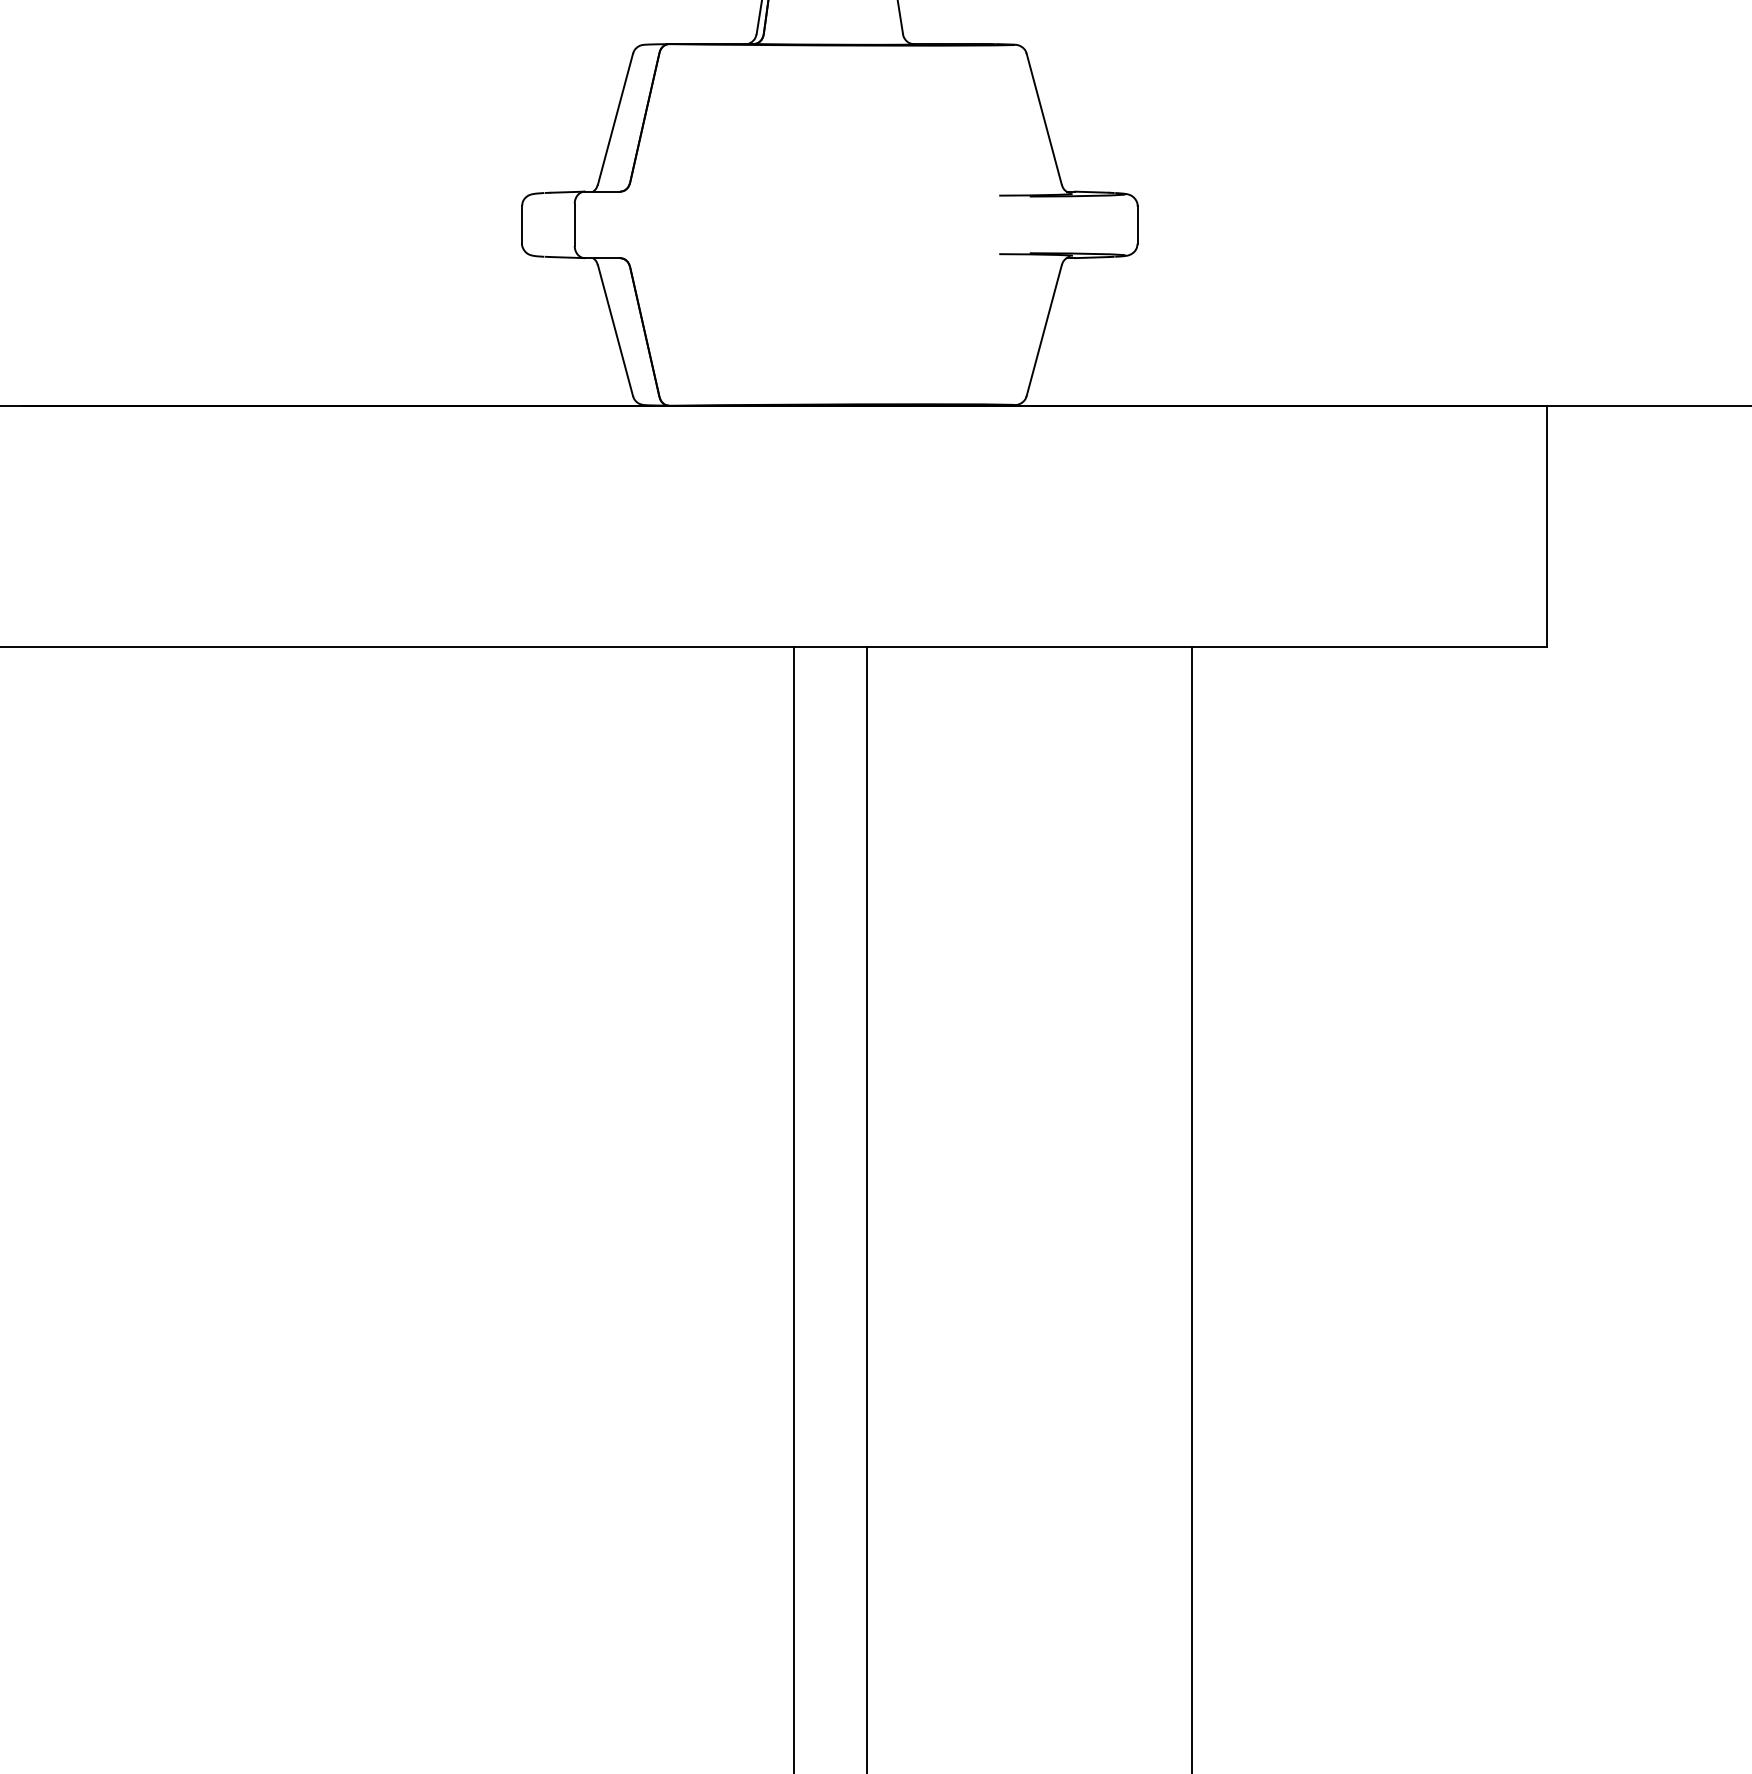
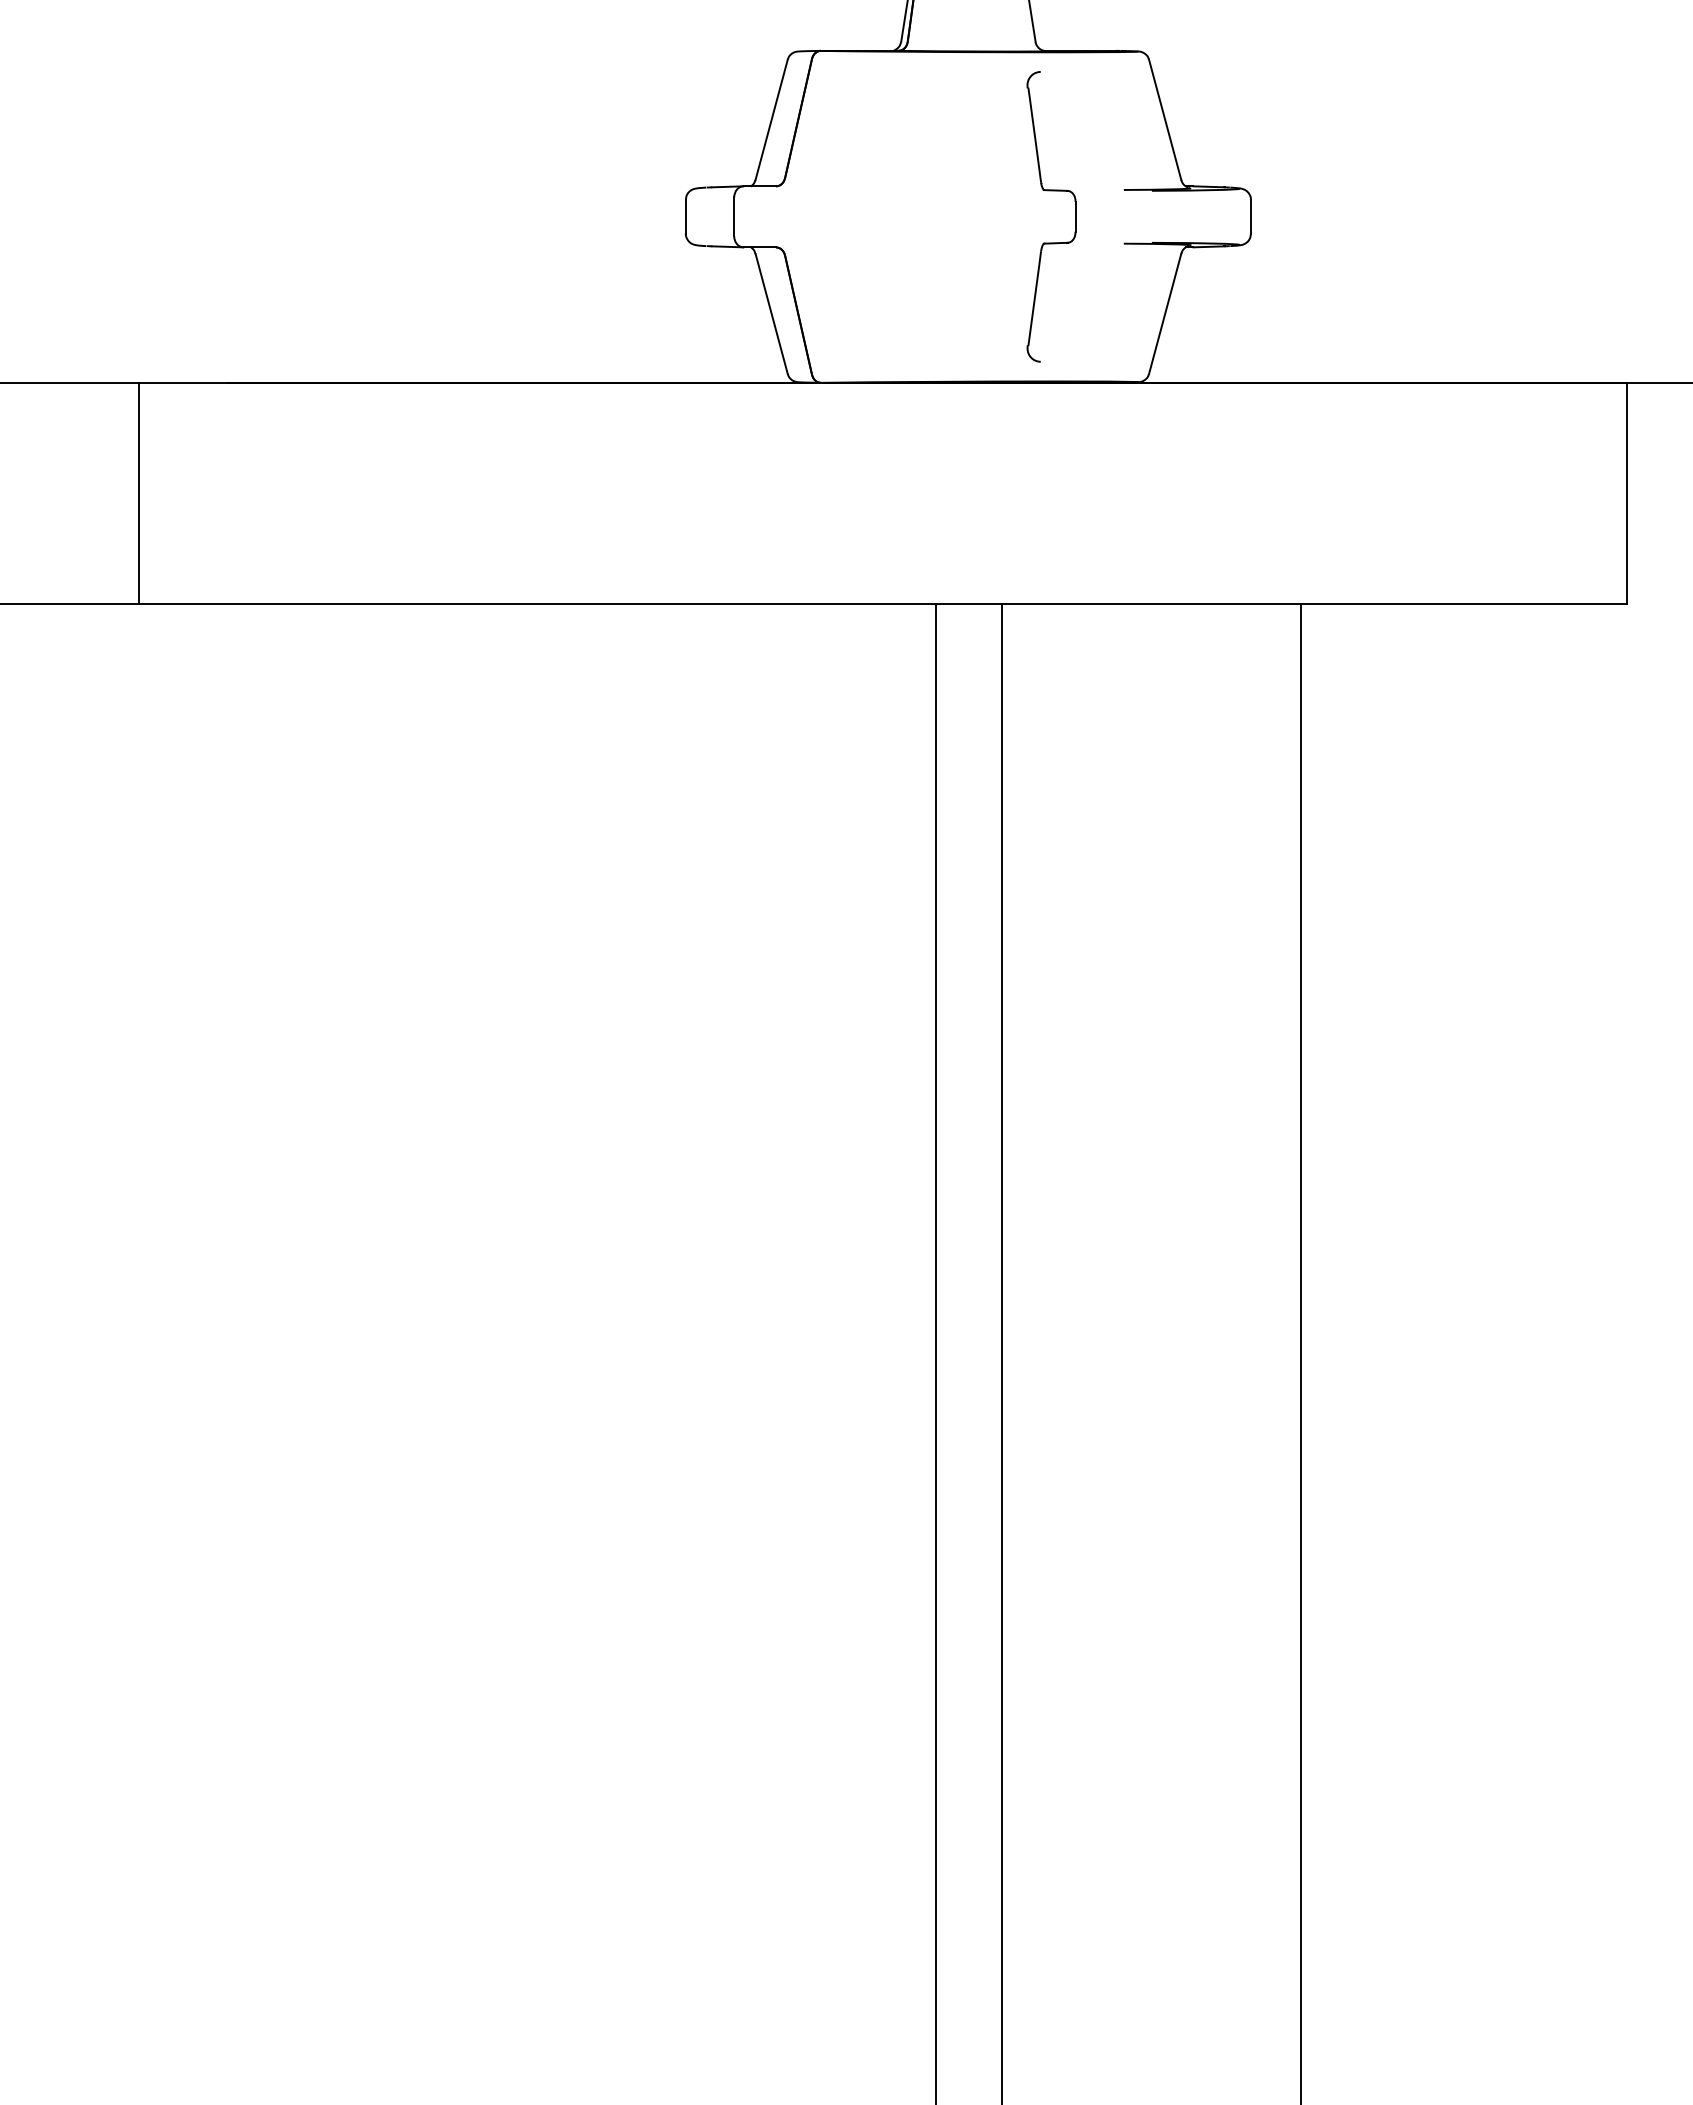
part: (946, 224) -> (1075, 216), added

